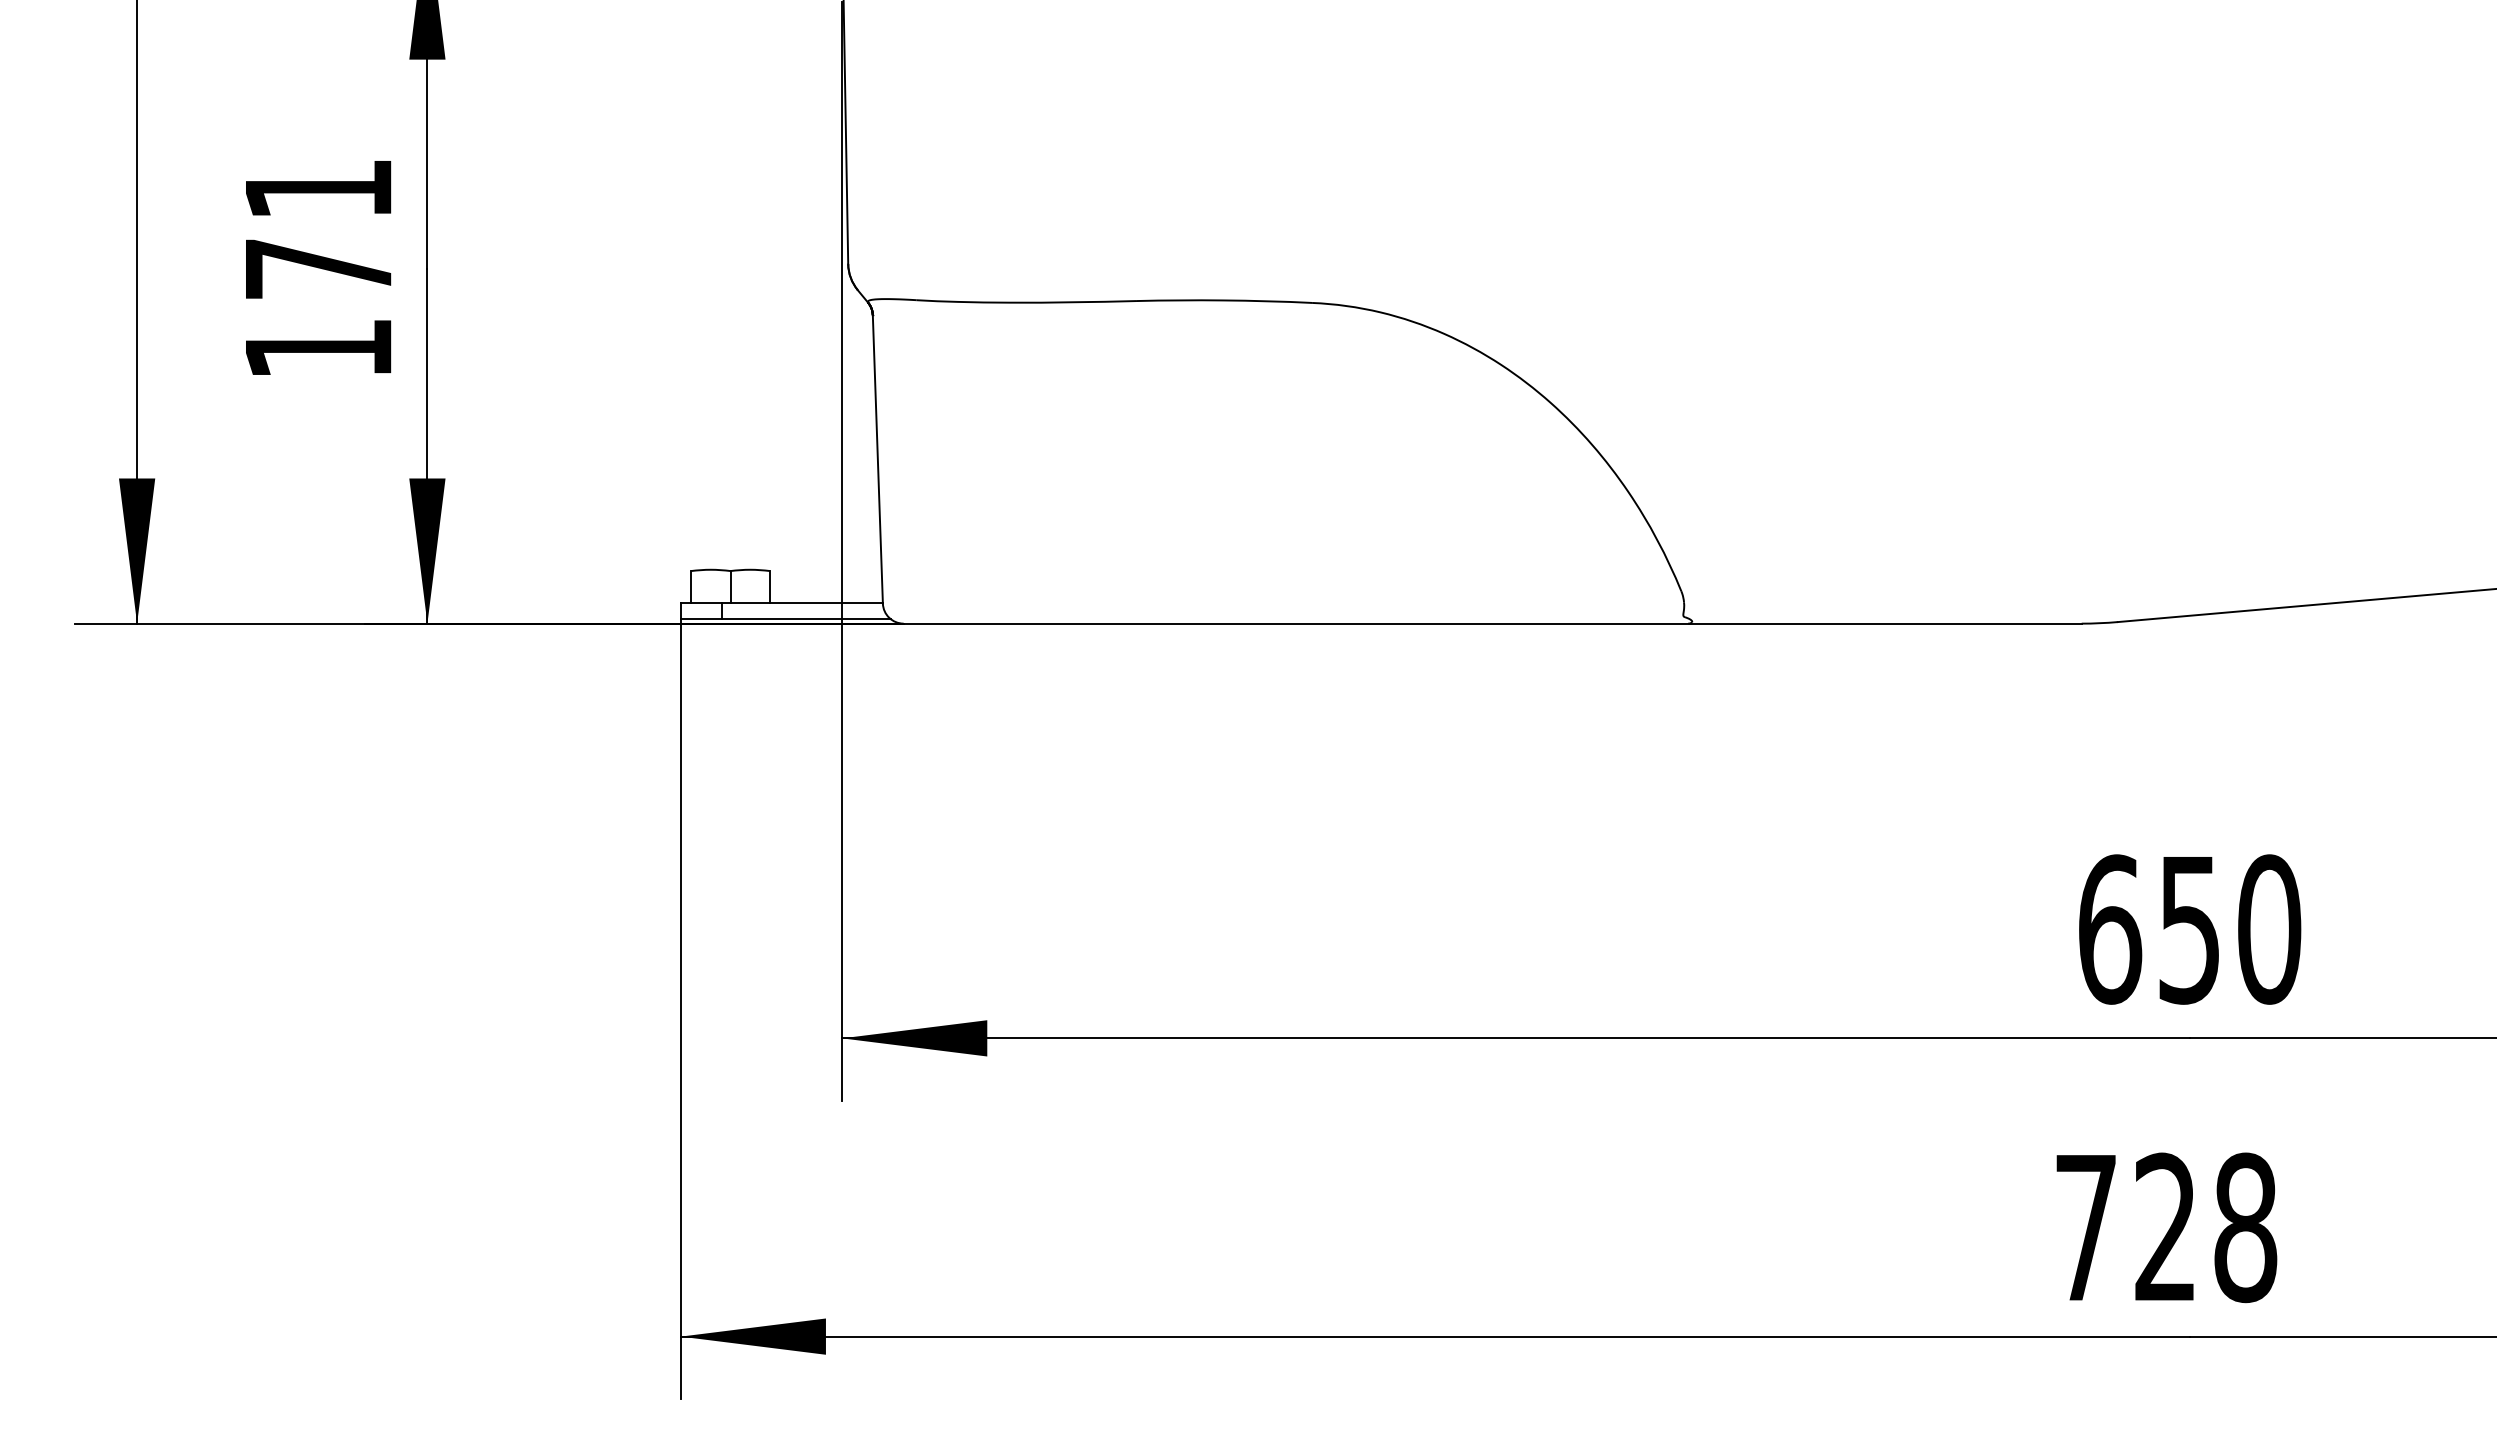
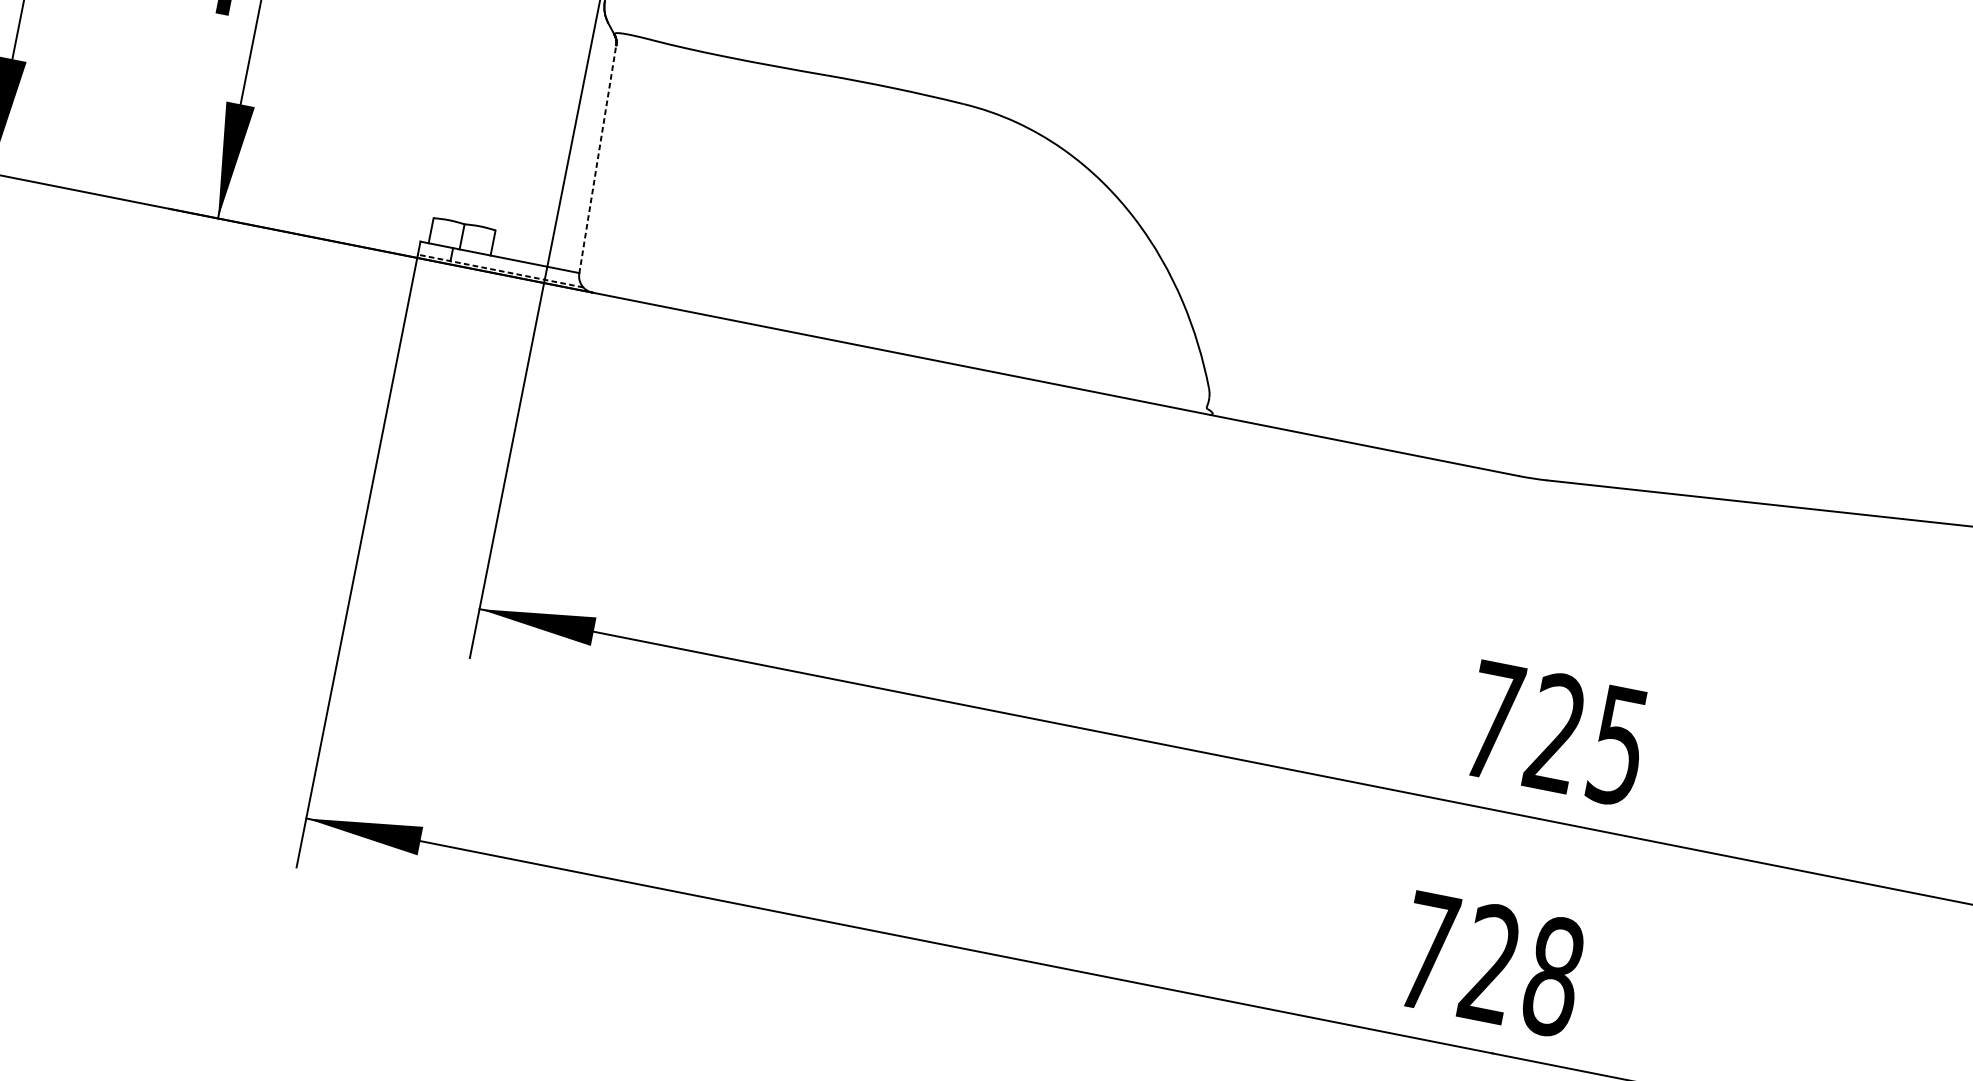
line: (877, 459) -> (597, 159), solid -> dashed
line: (785, 619) -> (500, 270), solid -> dashed
text: (2190, 929) -> (1556, 733), 650 -> 725

